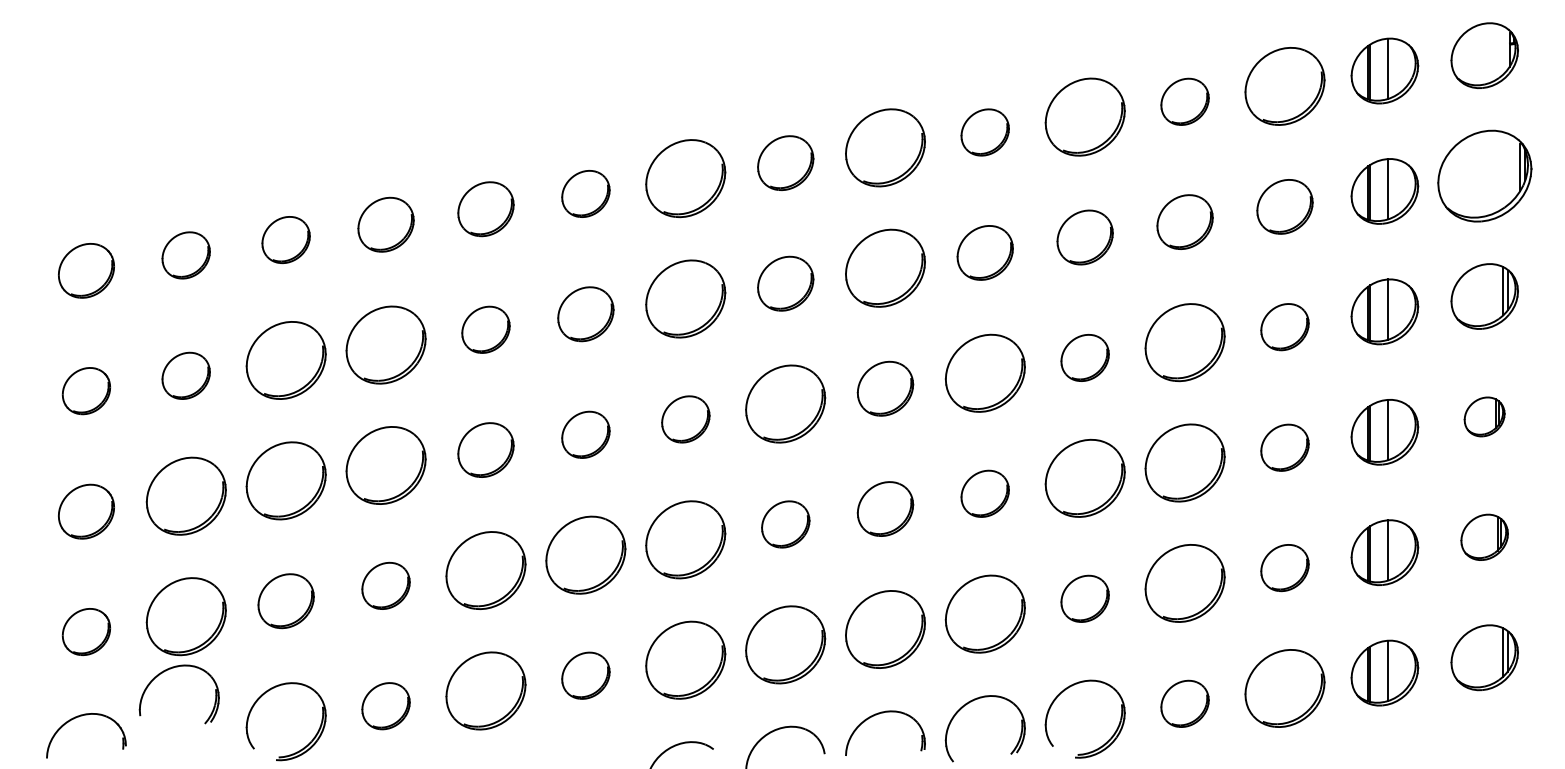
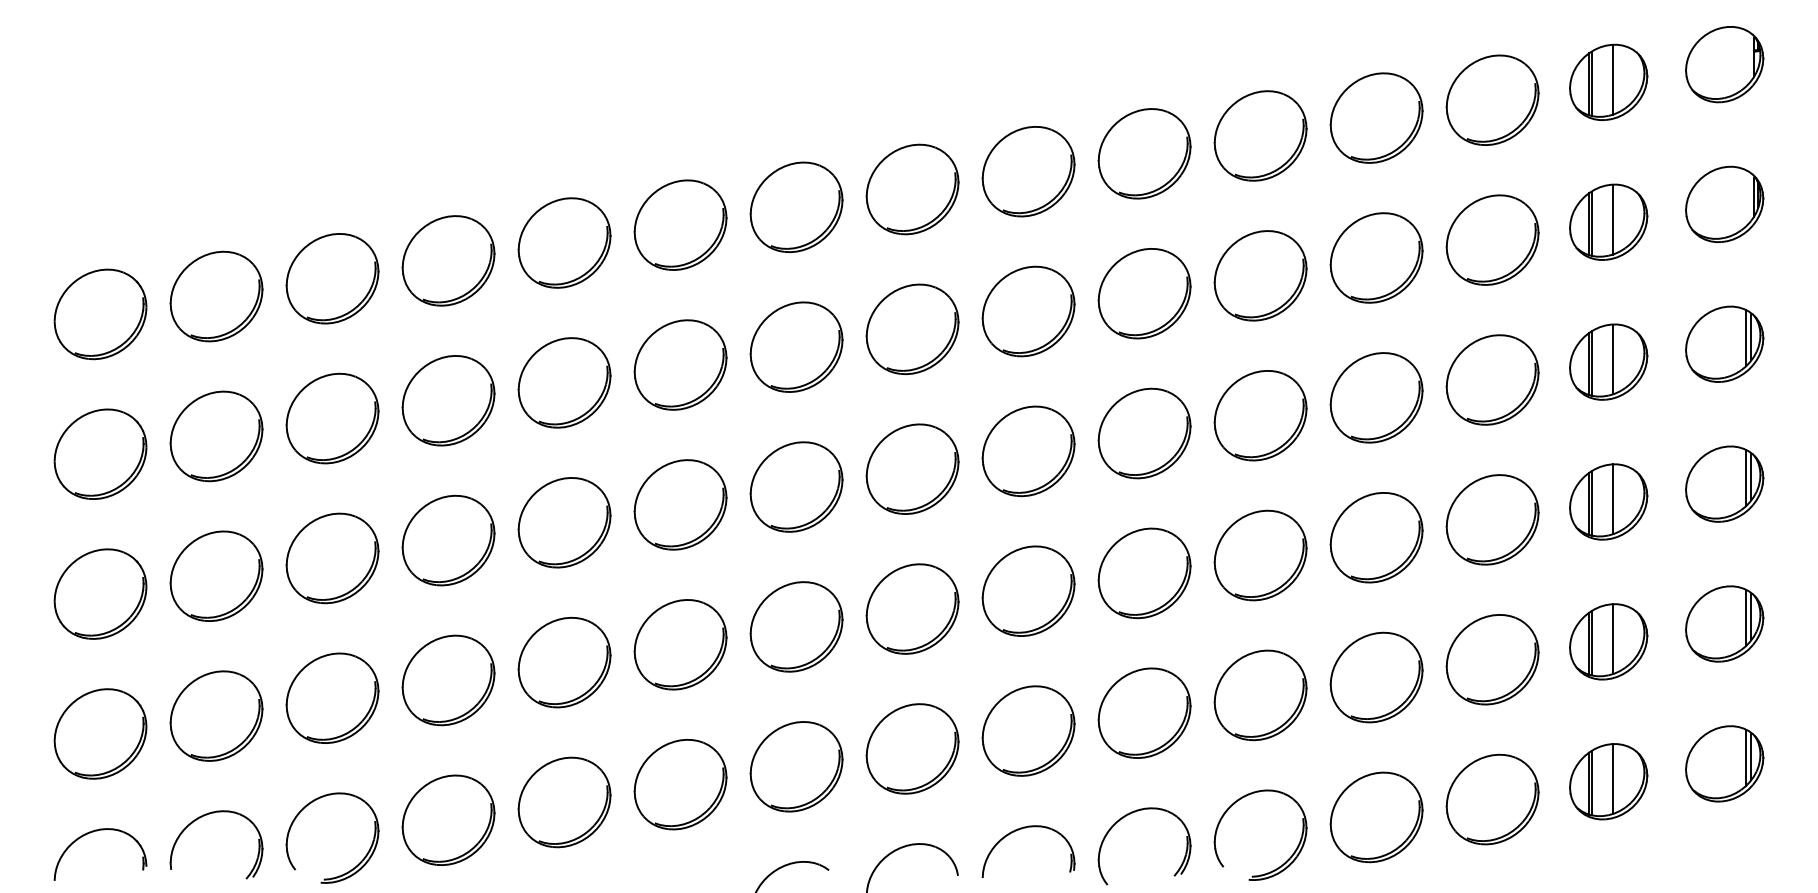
part: (1184, 101) -> (1375, 117), size x1.67
part: (984, 132) -> (1143, 153), size x1.67
part: (785, 162) -> (912, 188), size x1.43
part: (1484, 175) -> (1724, 203), size x0.71
part: (585, 193) -> (680, 224), size x1.67
part: (1284, 206) -> (1492, 239), size x1.43
part: (485, 208) -> (564, 242), size x1.43
part: (1184, 221) -> (1375, 257), size x1.43
part: (385, 224) -> (447, 260), size x1.43
part: (1084, 237) -> (1259, 275), size x1.43
part: (285, 239) -> (331, 278), size x1.67
part: (984, 252) -> (1143, 293), size x1.43
part: (185, 255) -> (215, 296), size x1.67
part: (86, 270) -> (100, 314), size x1.43
part: (785, 283) -> (912, 329), size x1.43
part: (585, 313) -> (680, 364), size x1.43
part: (1284, 326) -> (1492, 379), size x1.67
part: (485, 329) -> (564, 382), size x1.67
part: (1084, 357) -> (1259, 415), size x1.67
part: (185, 375) -> (215, 436), size x1.67
part: (885, 388) -> (1028, 451), size x1.43
part: (86, 390) -> (100, 453), size x1.67
part: (1484, 416) -> (1724, 483), size x1.67
part: (685, 419) -> (796, 487), size x1.67
part: (585, 434) -> (680, 504), size x1.67
part: (1284, 447) -> (1492, 519), size x1.67
part: (485, 449) -> (564, 521), size x1.43
part: (984, 493) -> (1143, 573), size x1.67
part: (885, 508) -> (1028, 590), size x1.43
part: (86, 511) -> (100, 594), size x1.43
part: (785, 524) -> (912, 609), size x1.67
part: (1484, 537) -> (1724, 624), size x1.43
part: (1284, 567) -> (1492, 659), size x1.67
part: (385, 585) -> (447, 679), size x1.67
part: (1084, 598) -> (1259, 695), size x1.67
part: (285, 600) -> (331, 697), size x1.43
part: (86, 631) -> (100, 733), size x1.67
part: (166, 671) -> (201, 818), moved
part: (585, 675) -> (680, 784), size x1.67
part: (1184, 703) -> (1375, 817), size x1.67
part: (385, 705) -> (447, 819), size x1.67

